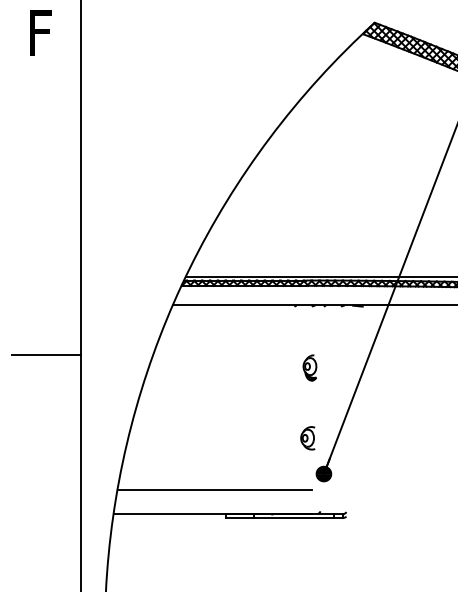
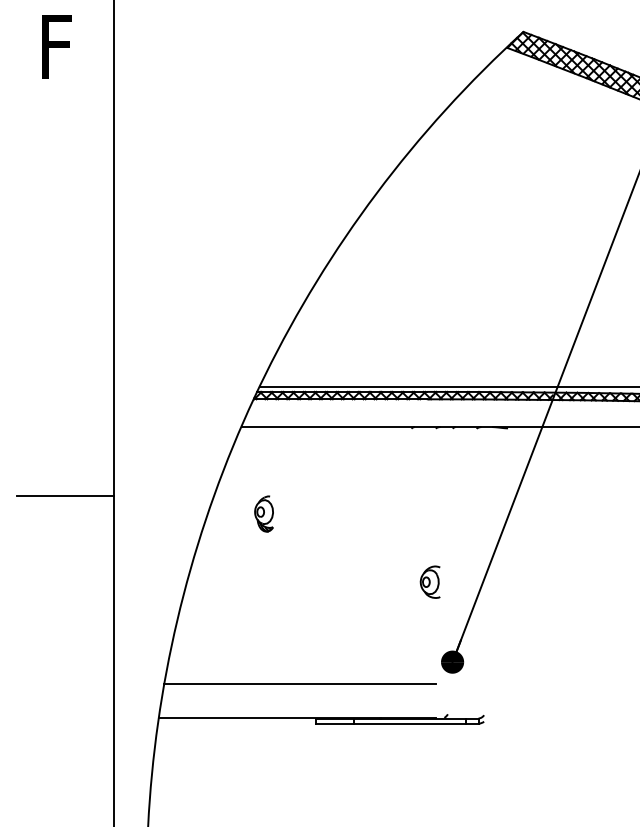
part: (309, 367) -> (263, 513), moved
part: (307, 437) -> (429, 581), moved

